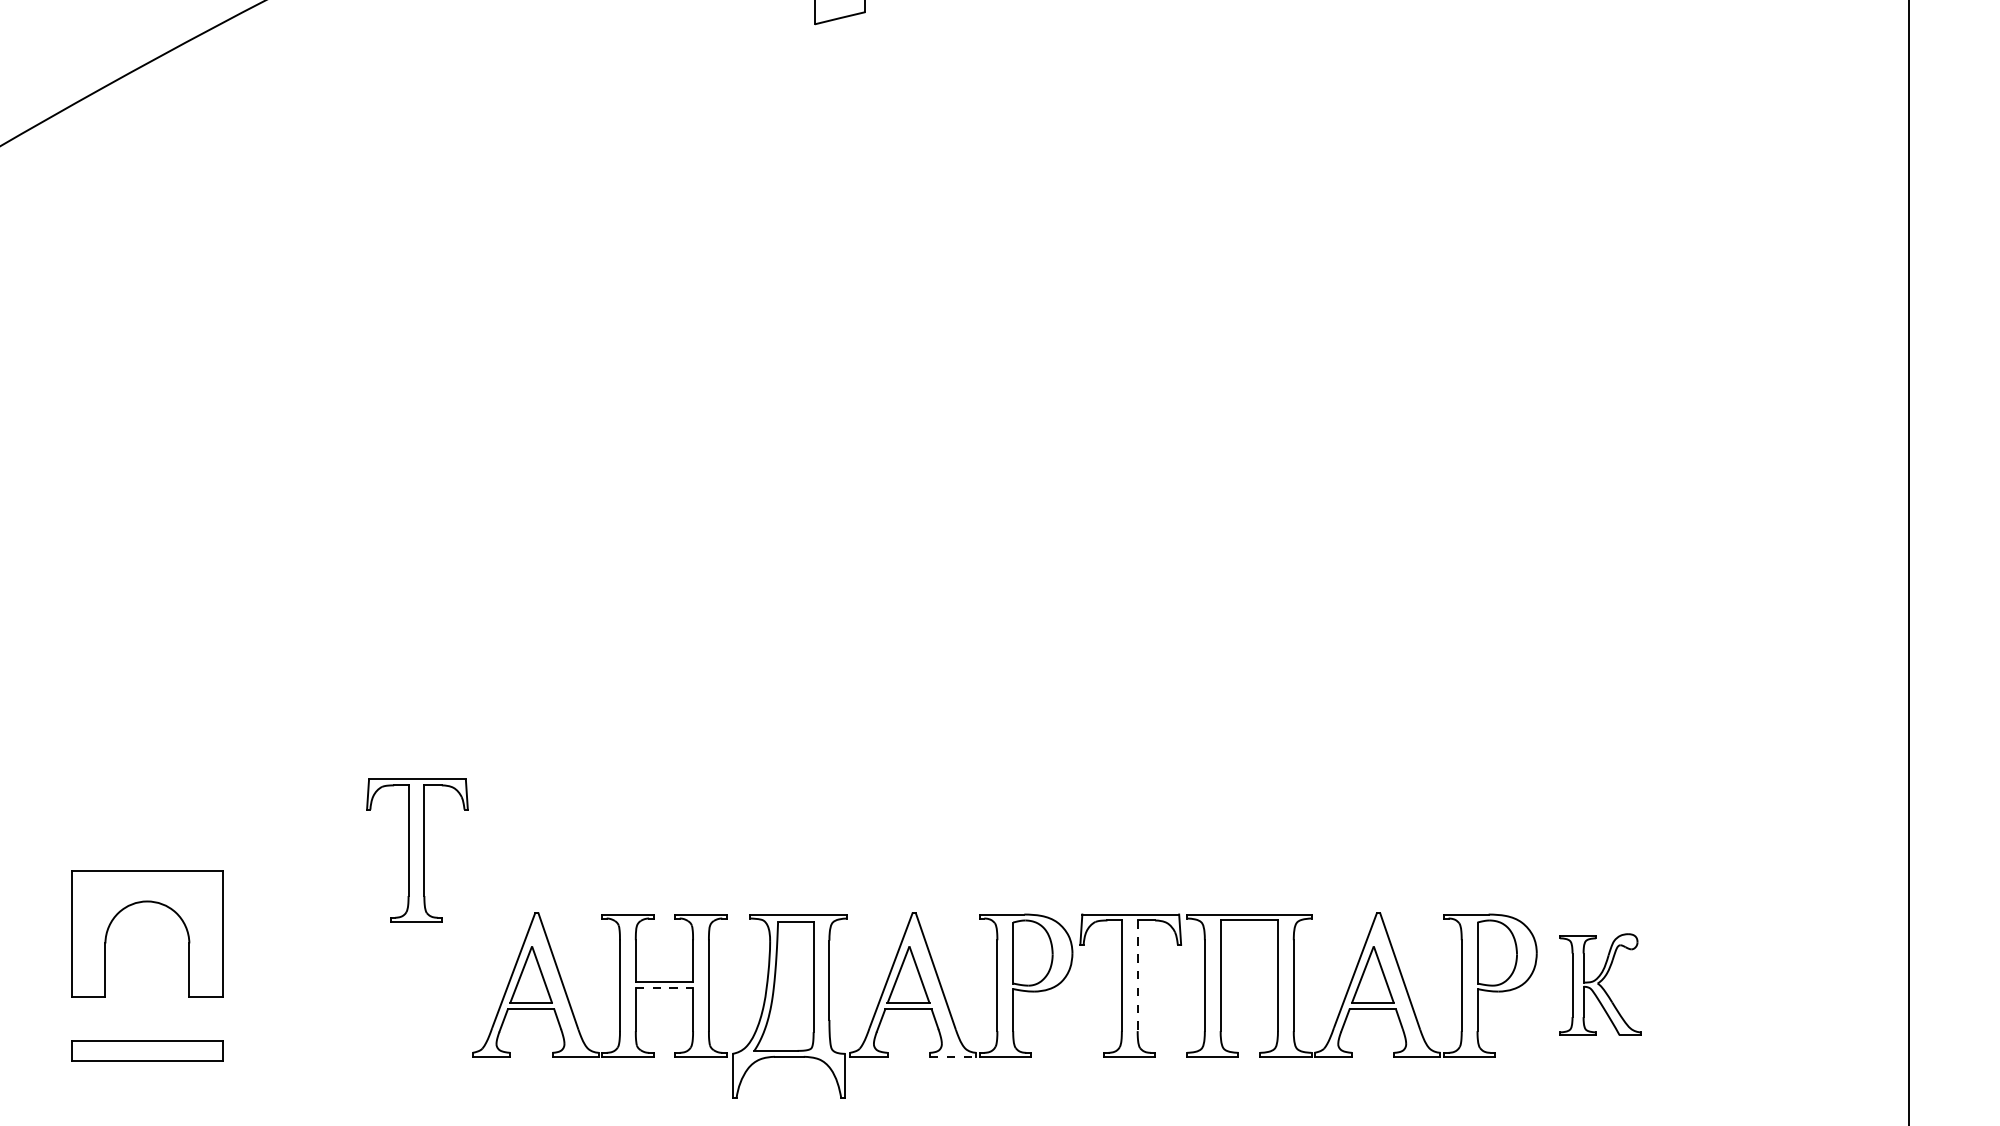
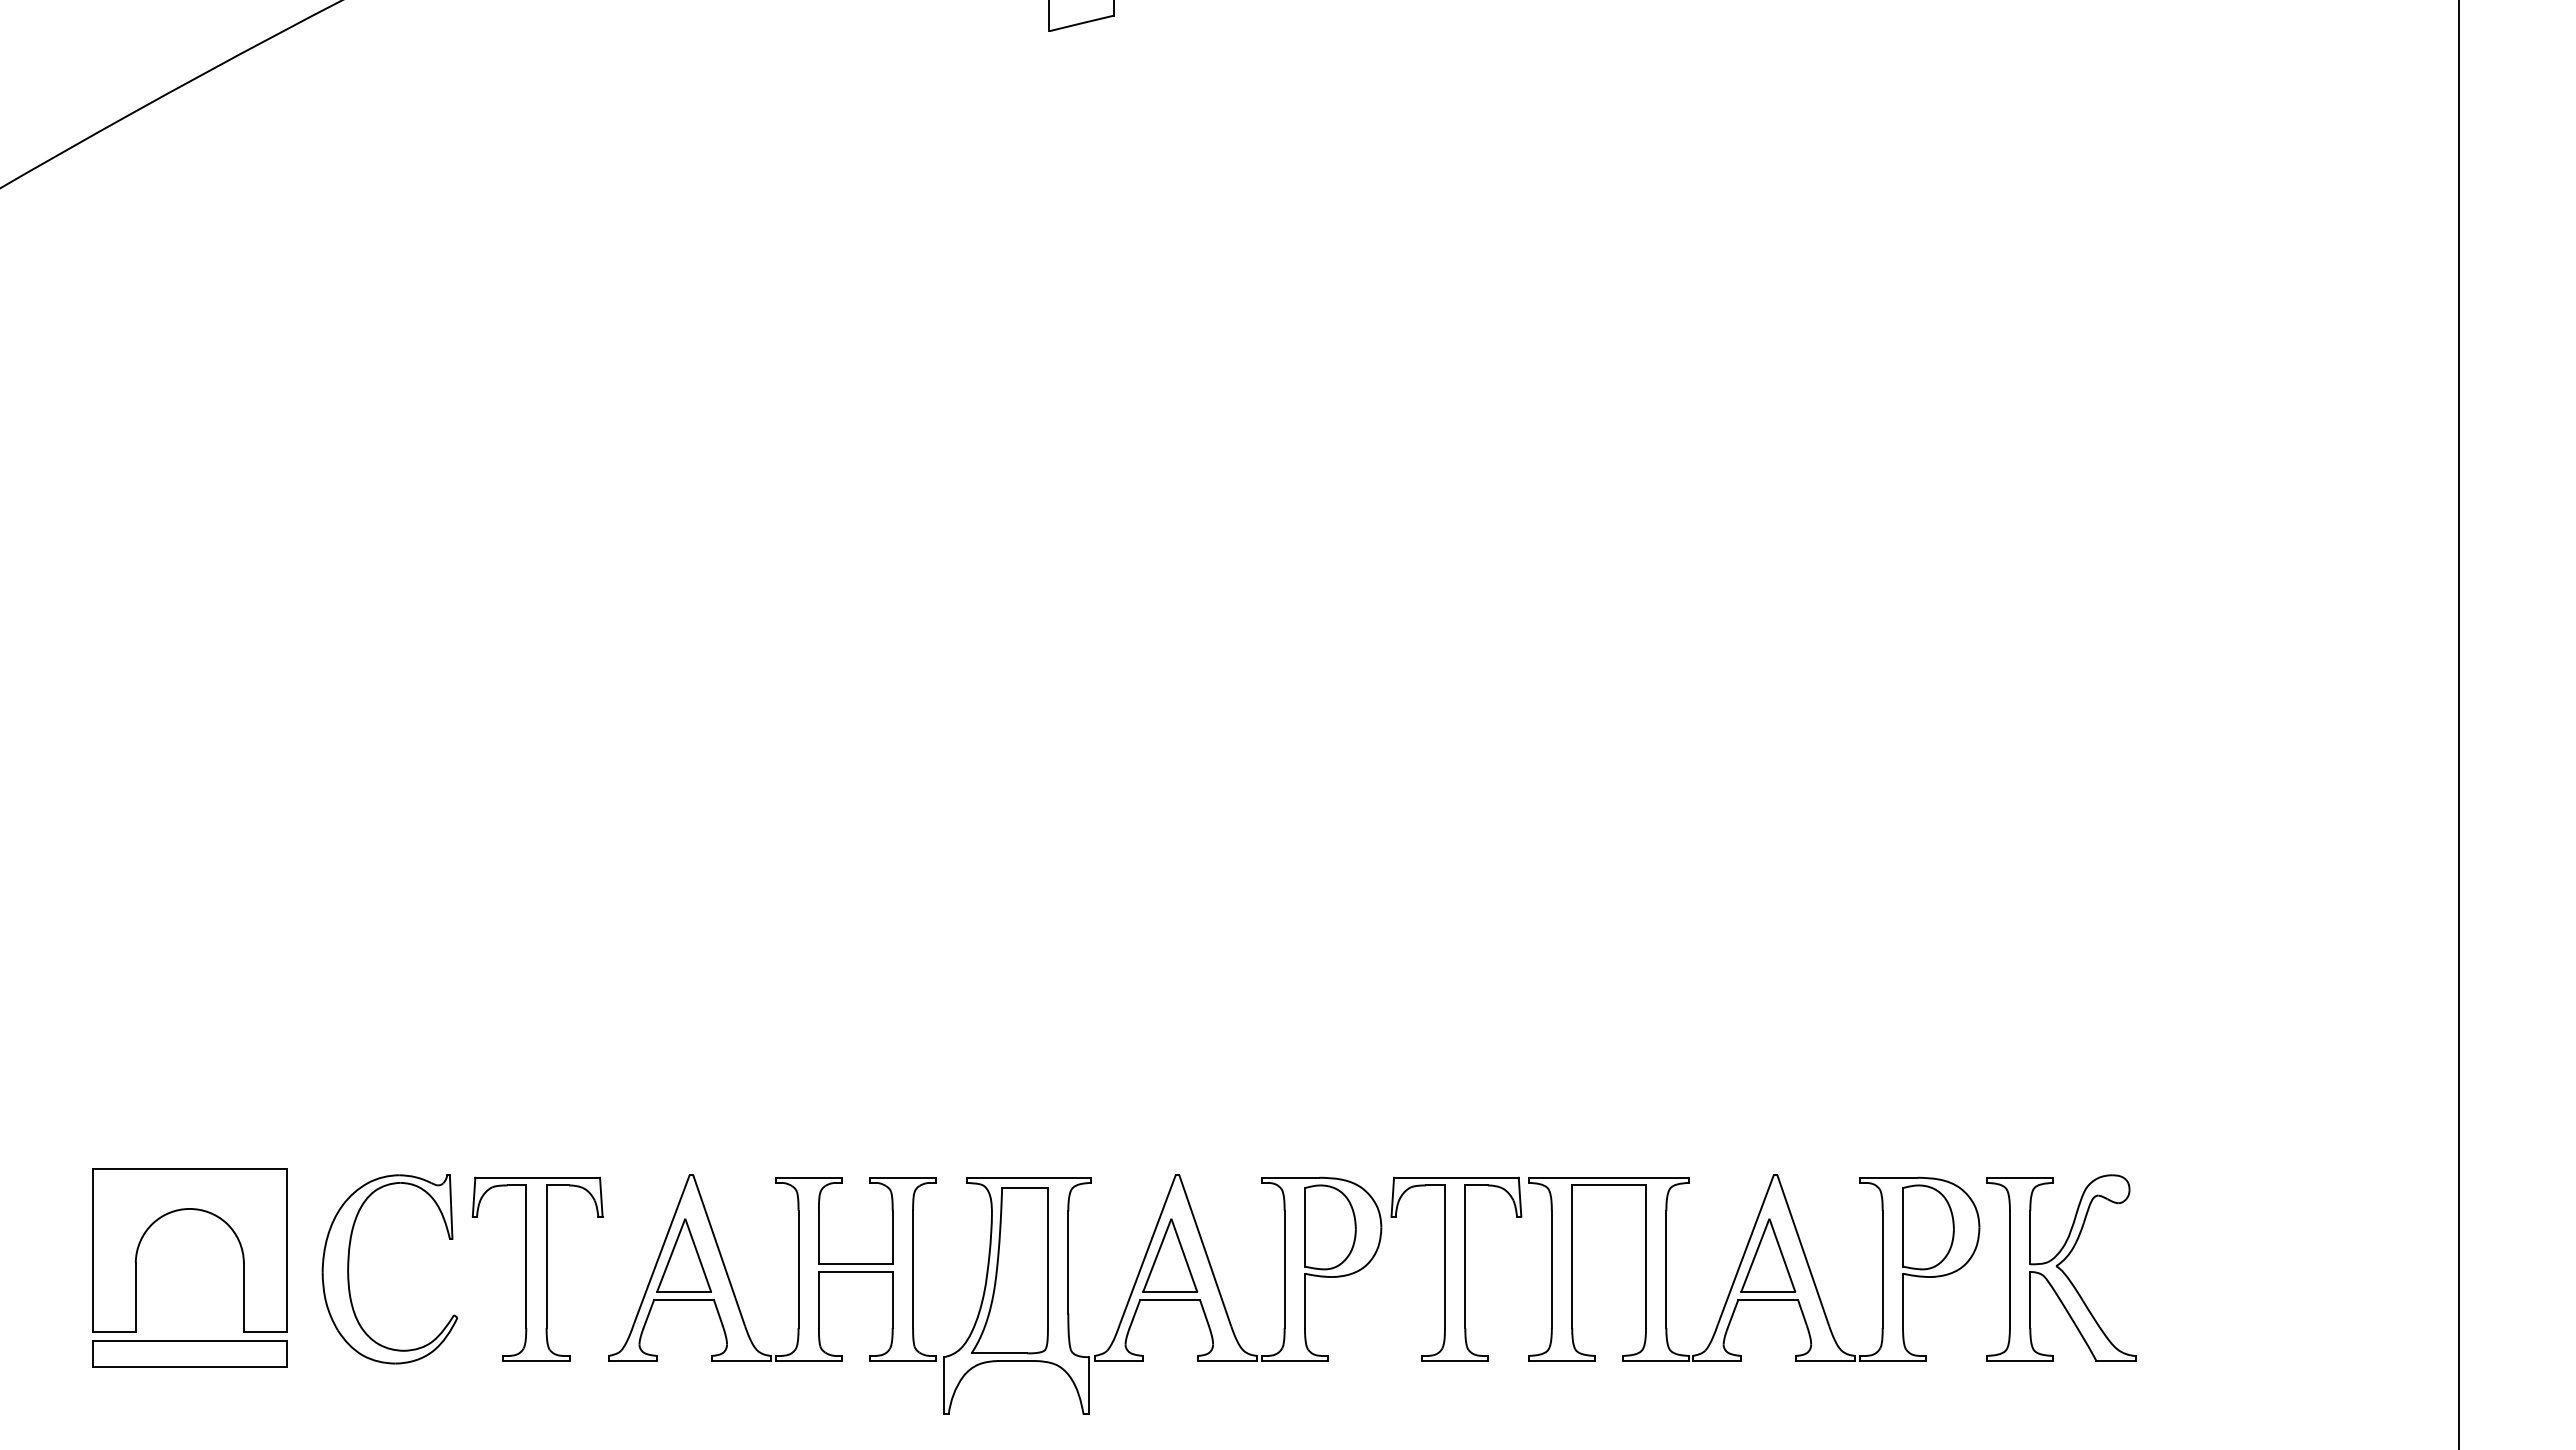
part: (417, 849) -> (537, 1268), moved
part: (144, 902) -> (185, 1210), moved
line: (1137, 976) -> (1465, 1257), dashed -> solid
part: (271, 984) -> (349, 1267), added
part: (1600, 984) -> (2061, 1267), size x1.43
line: (664, 987) -> (855, 1271), dashed -> solid
line: (953, 1057) -> (1227, 1361), dashed -> solid

